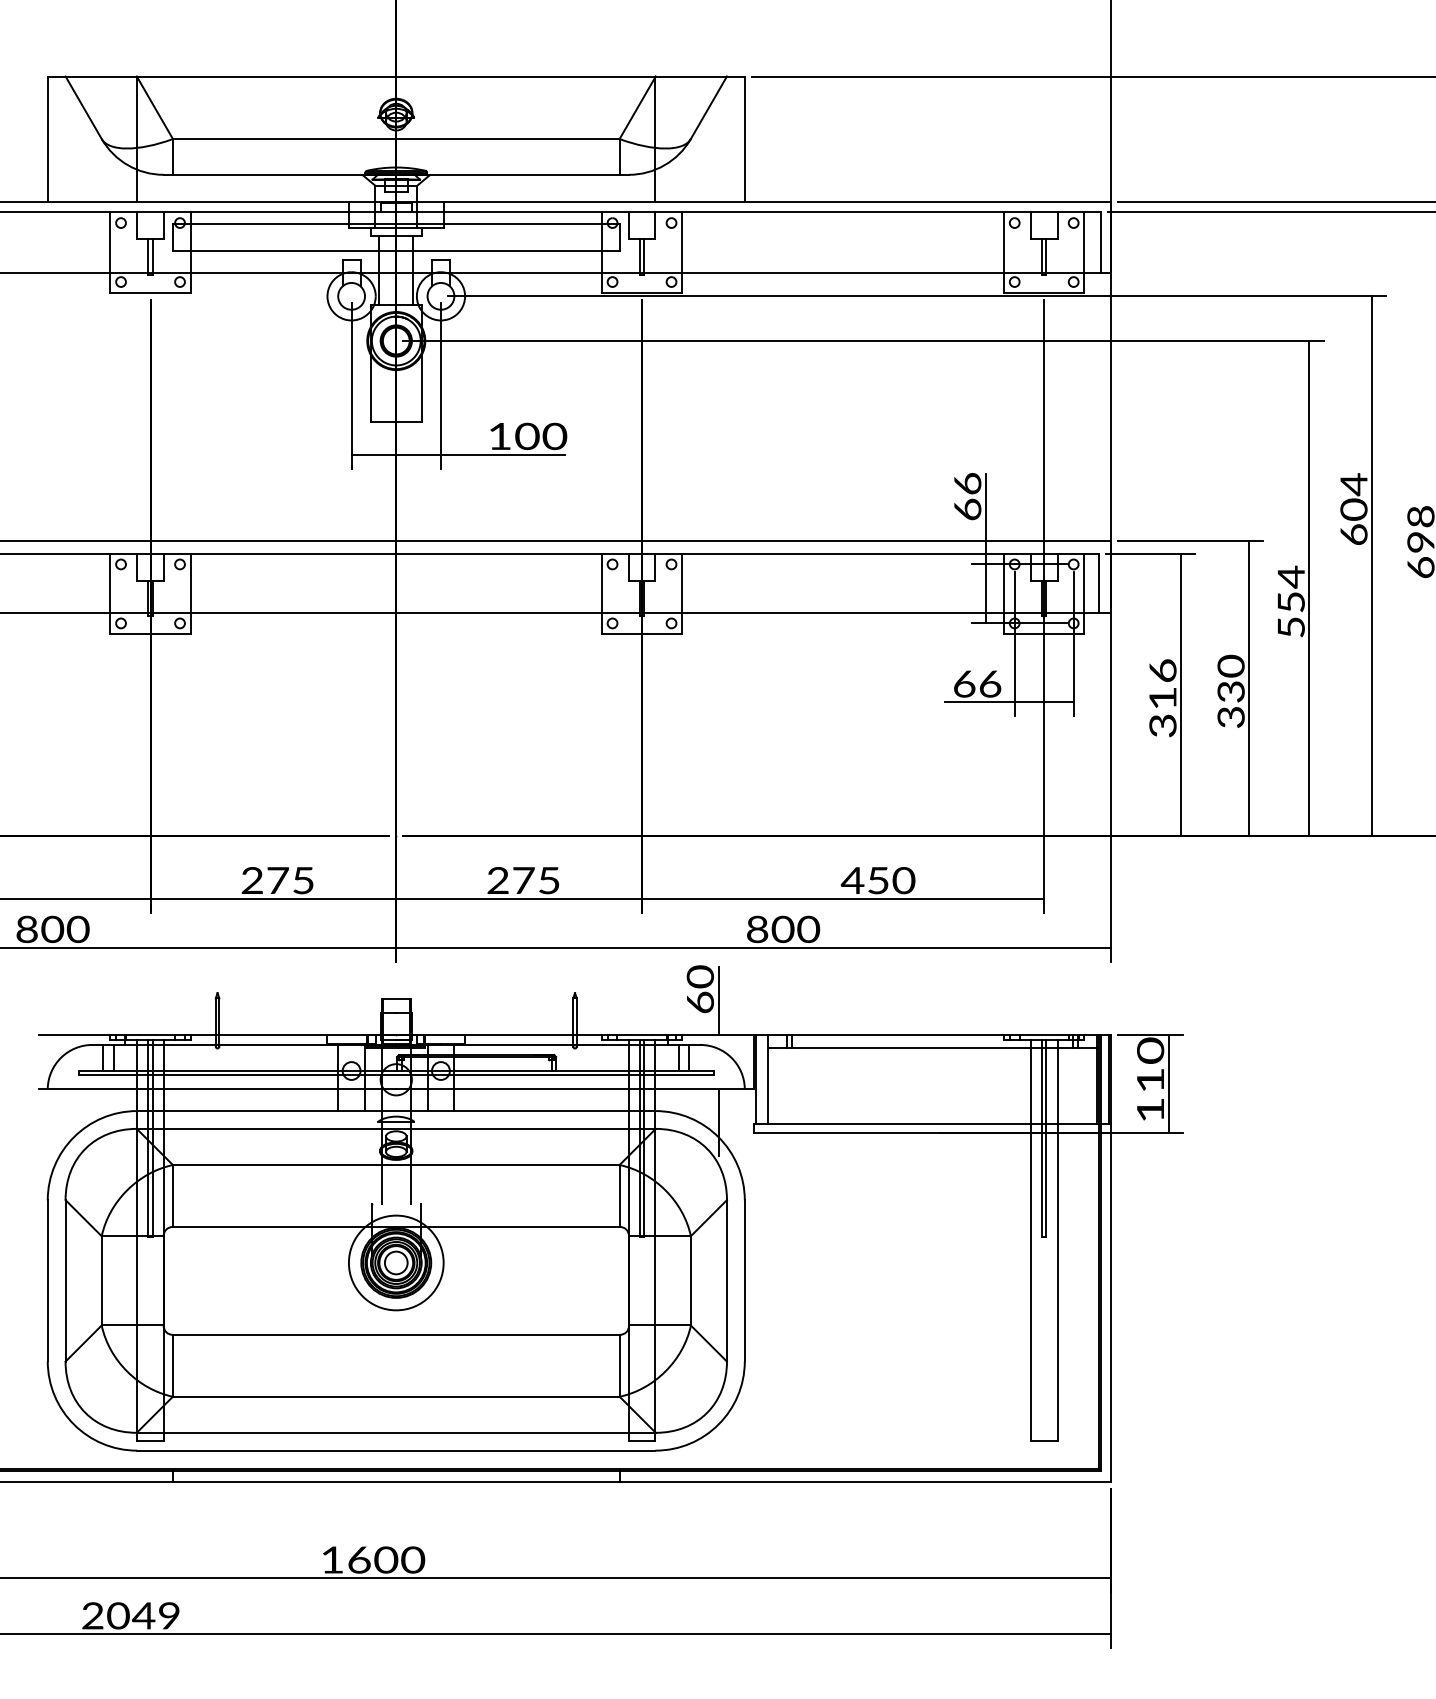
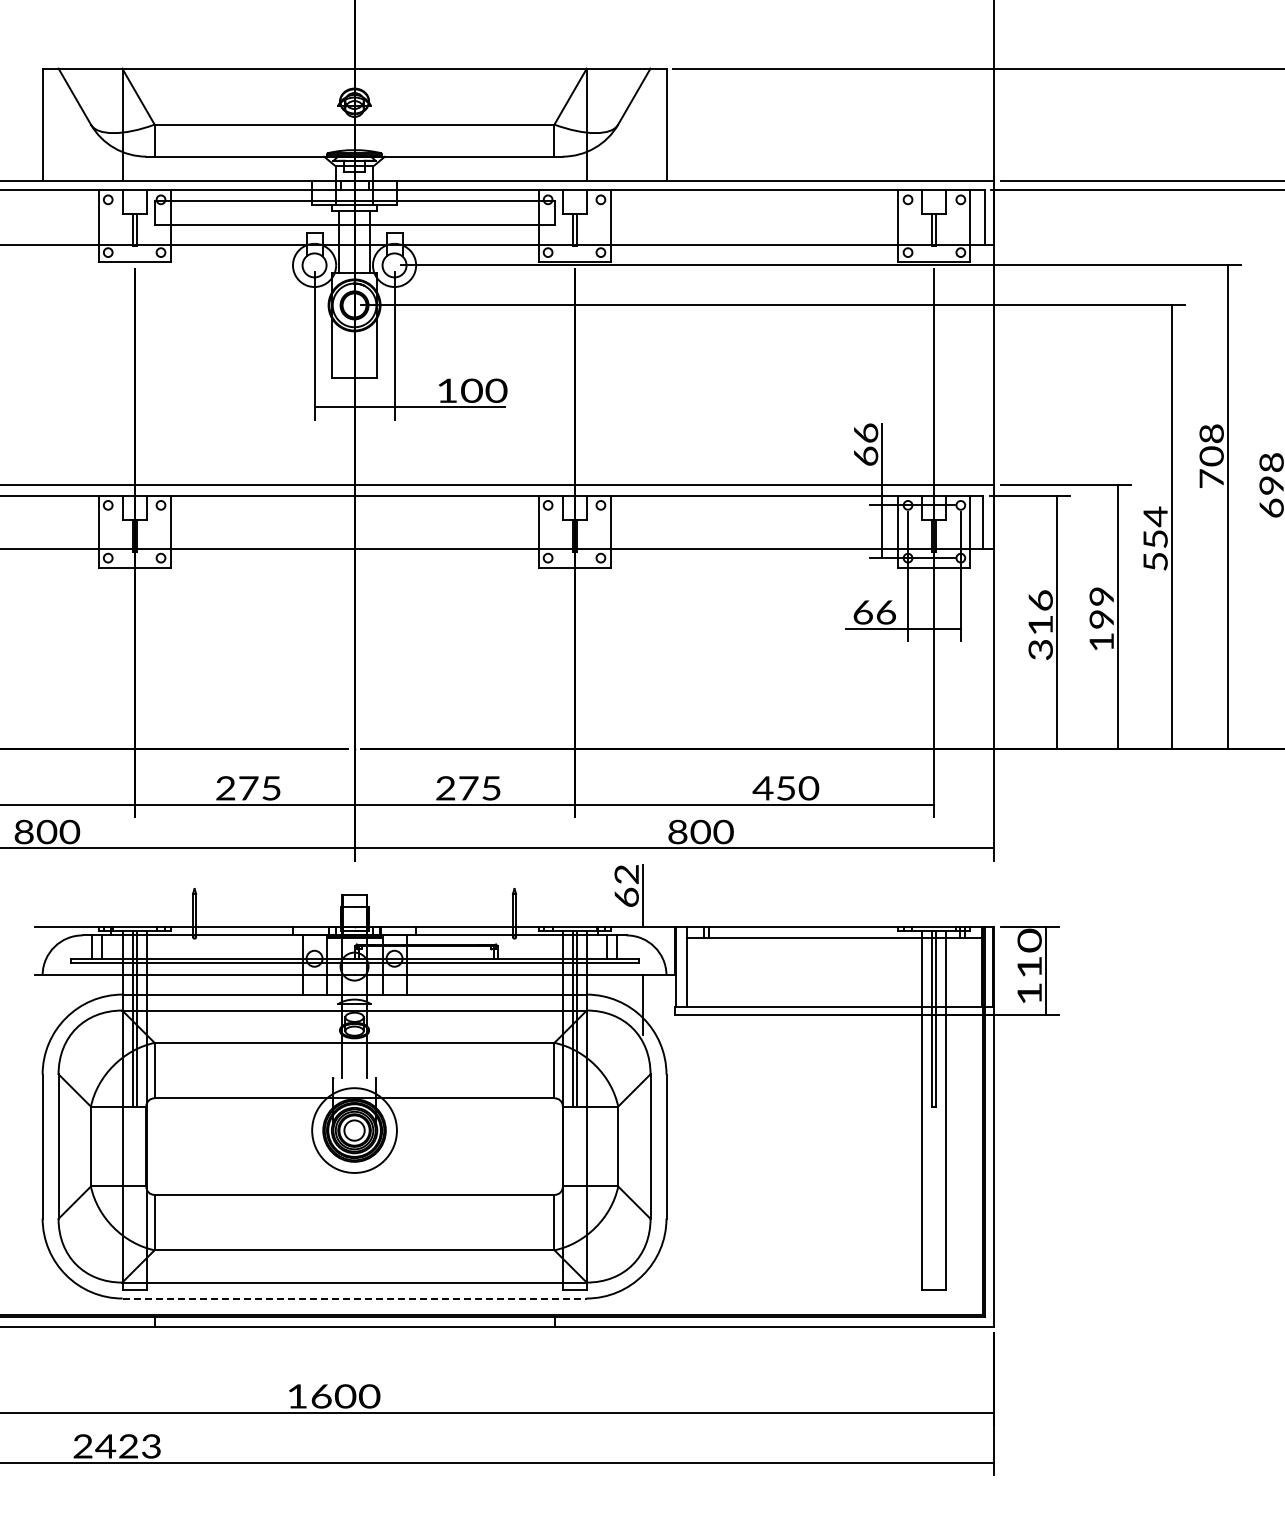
text: (1353, 508) -> (1211, 455), 604 -> 708
text: (1230, 690) -> (1101, 618), 330 -> 199
text: (700, 976) -> (626, 874), 60 -> 62
line: (396, 1450) -> (354, 1298), solid -> dashed
text: (142, 1615) -> (127, 1446), 2049 -> 2423

